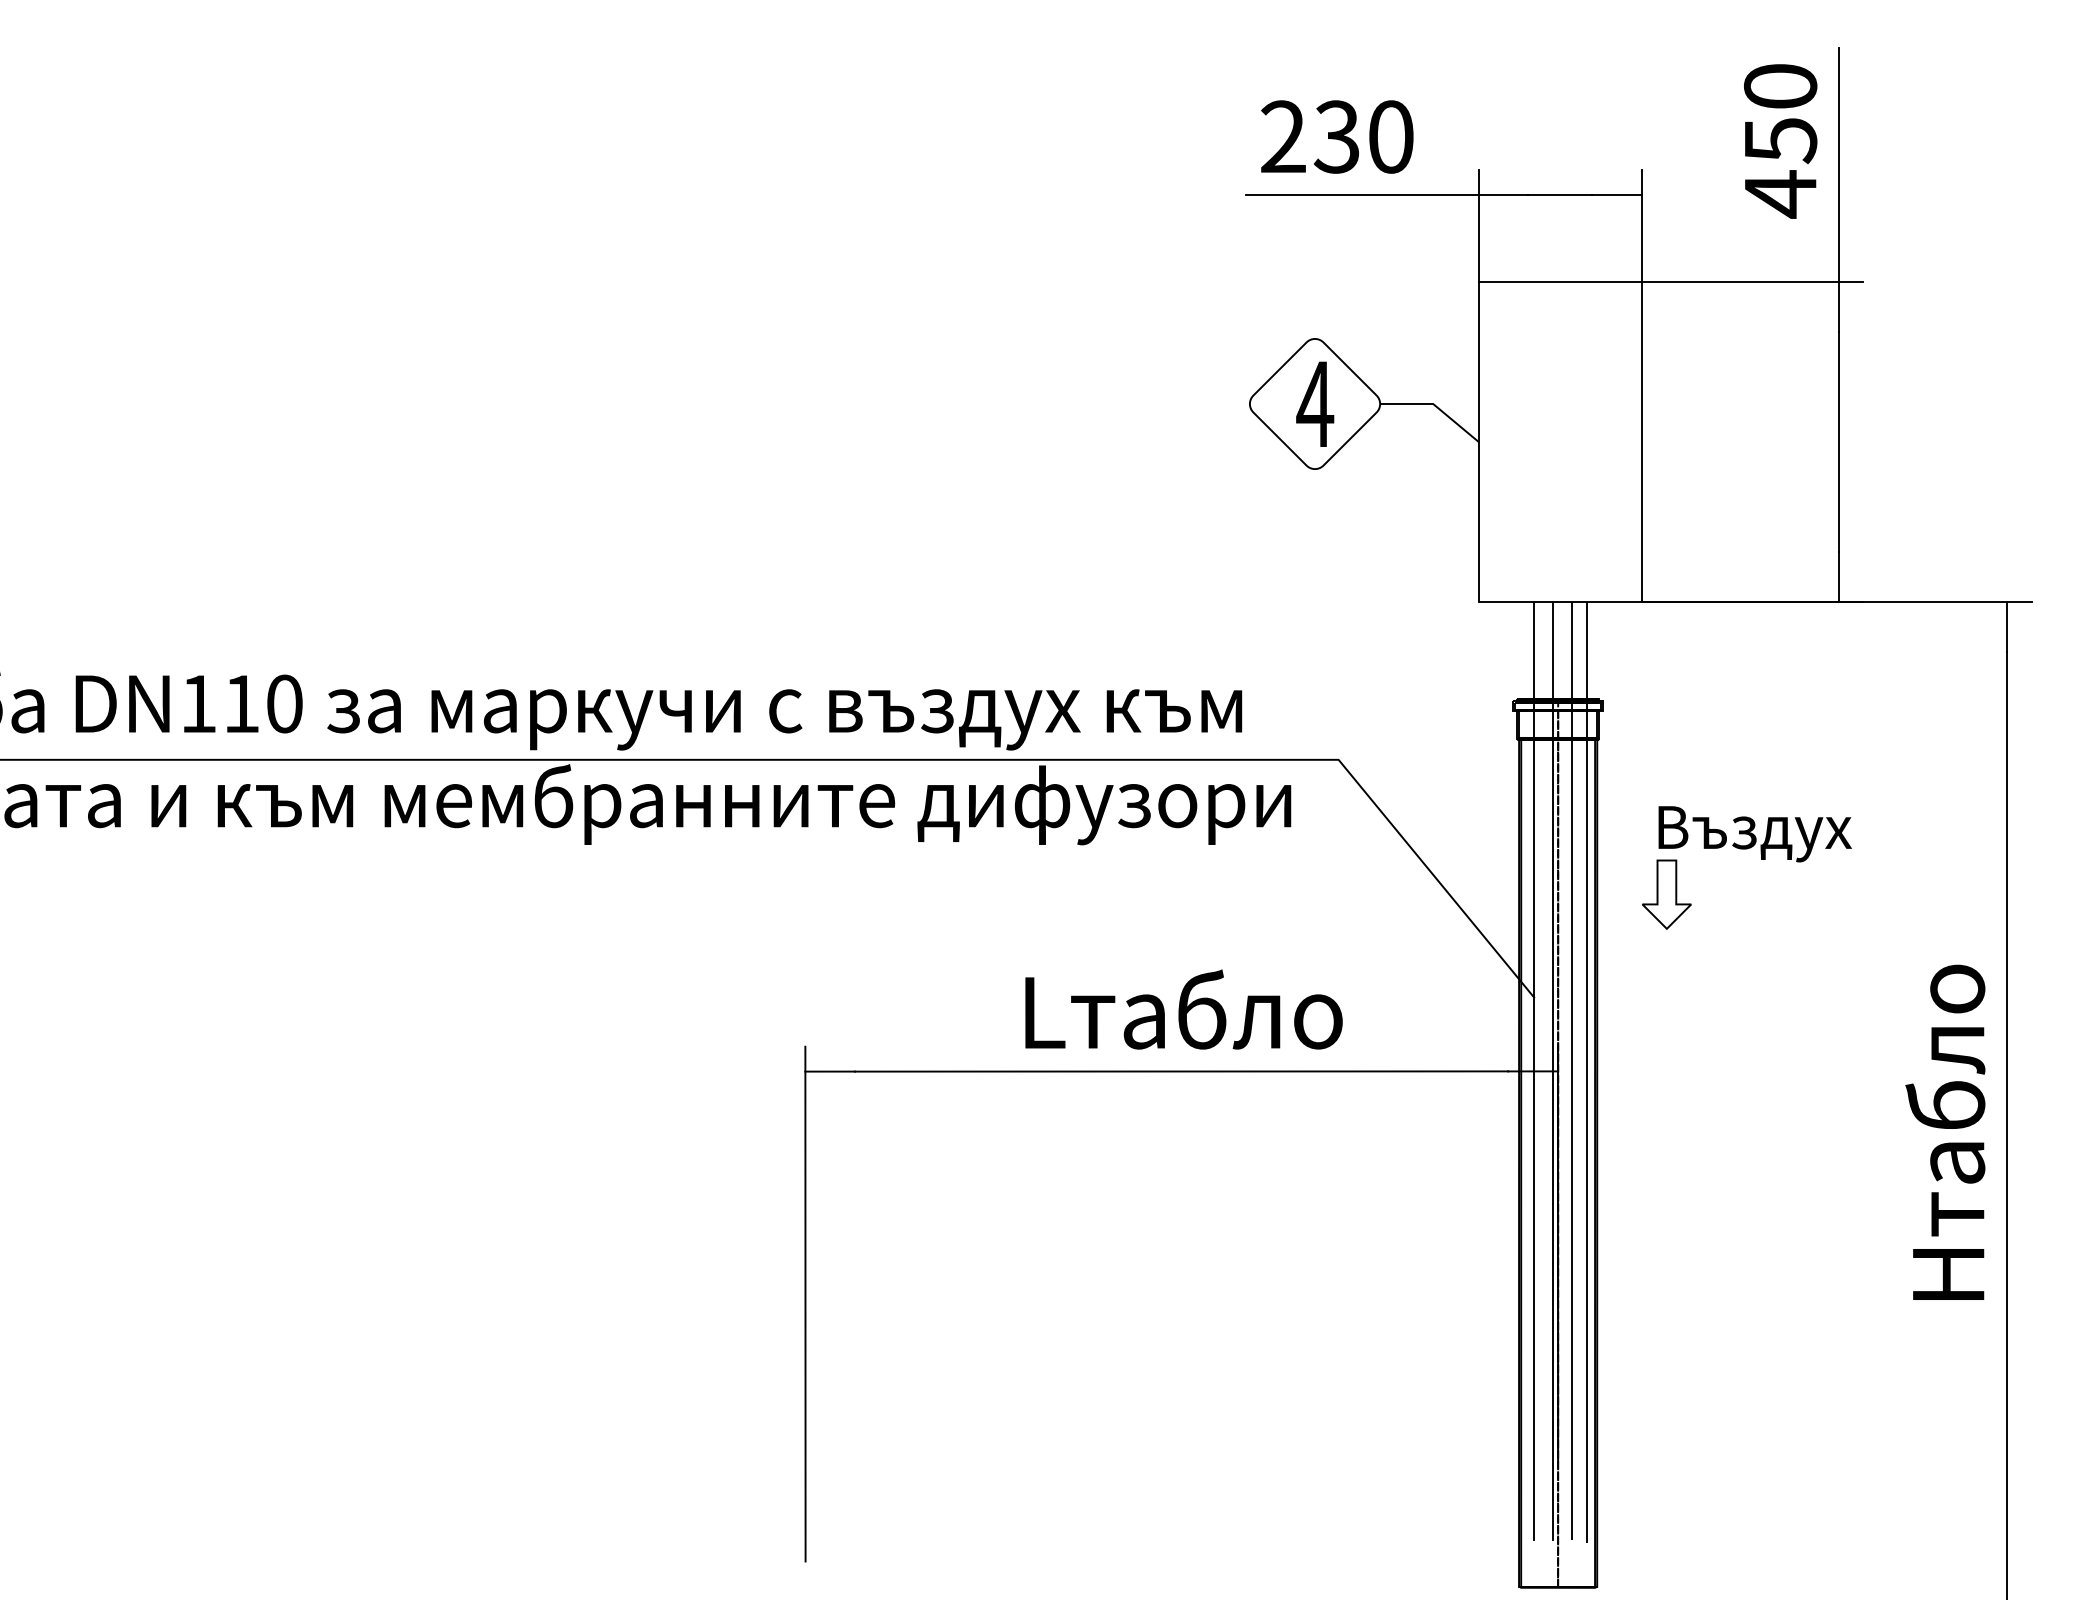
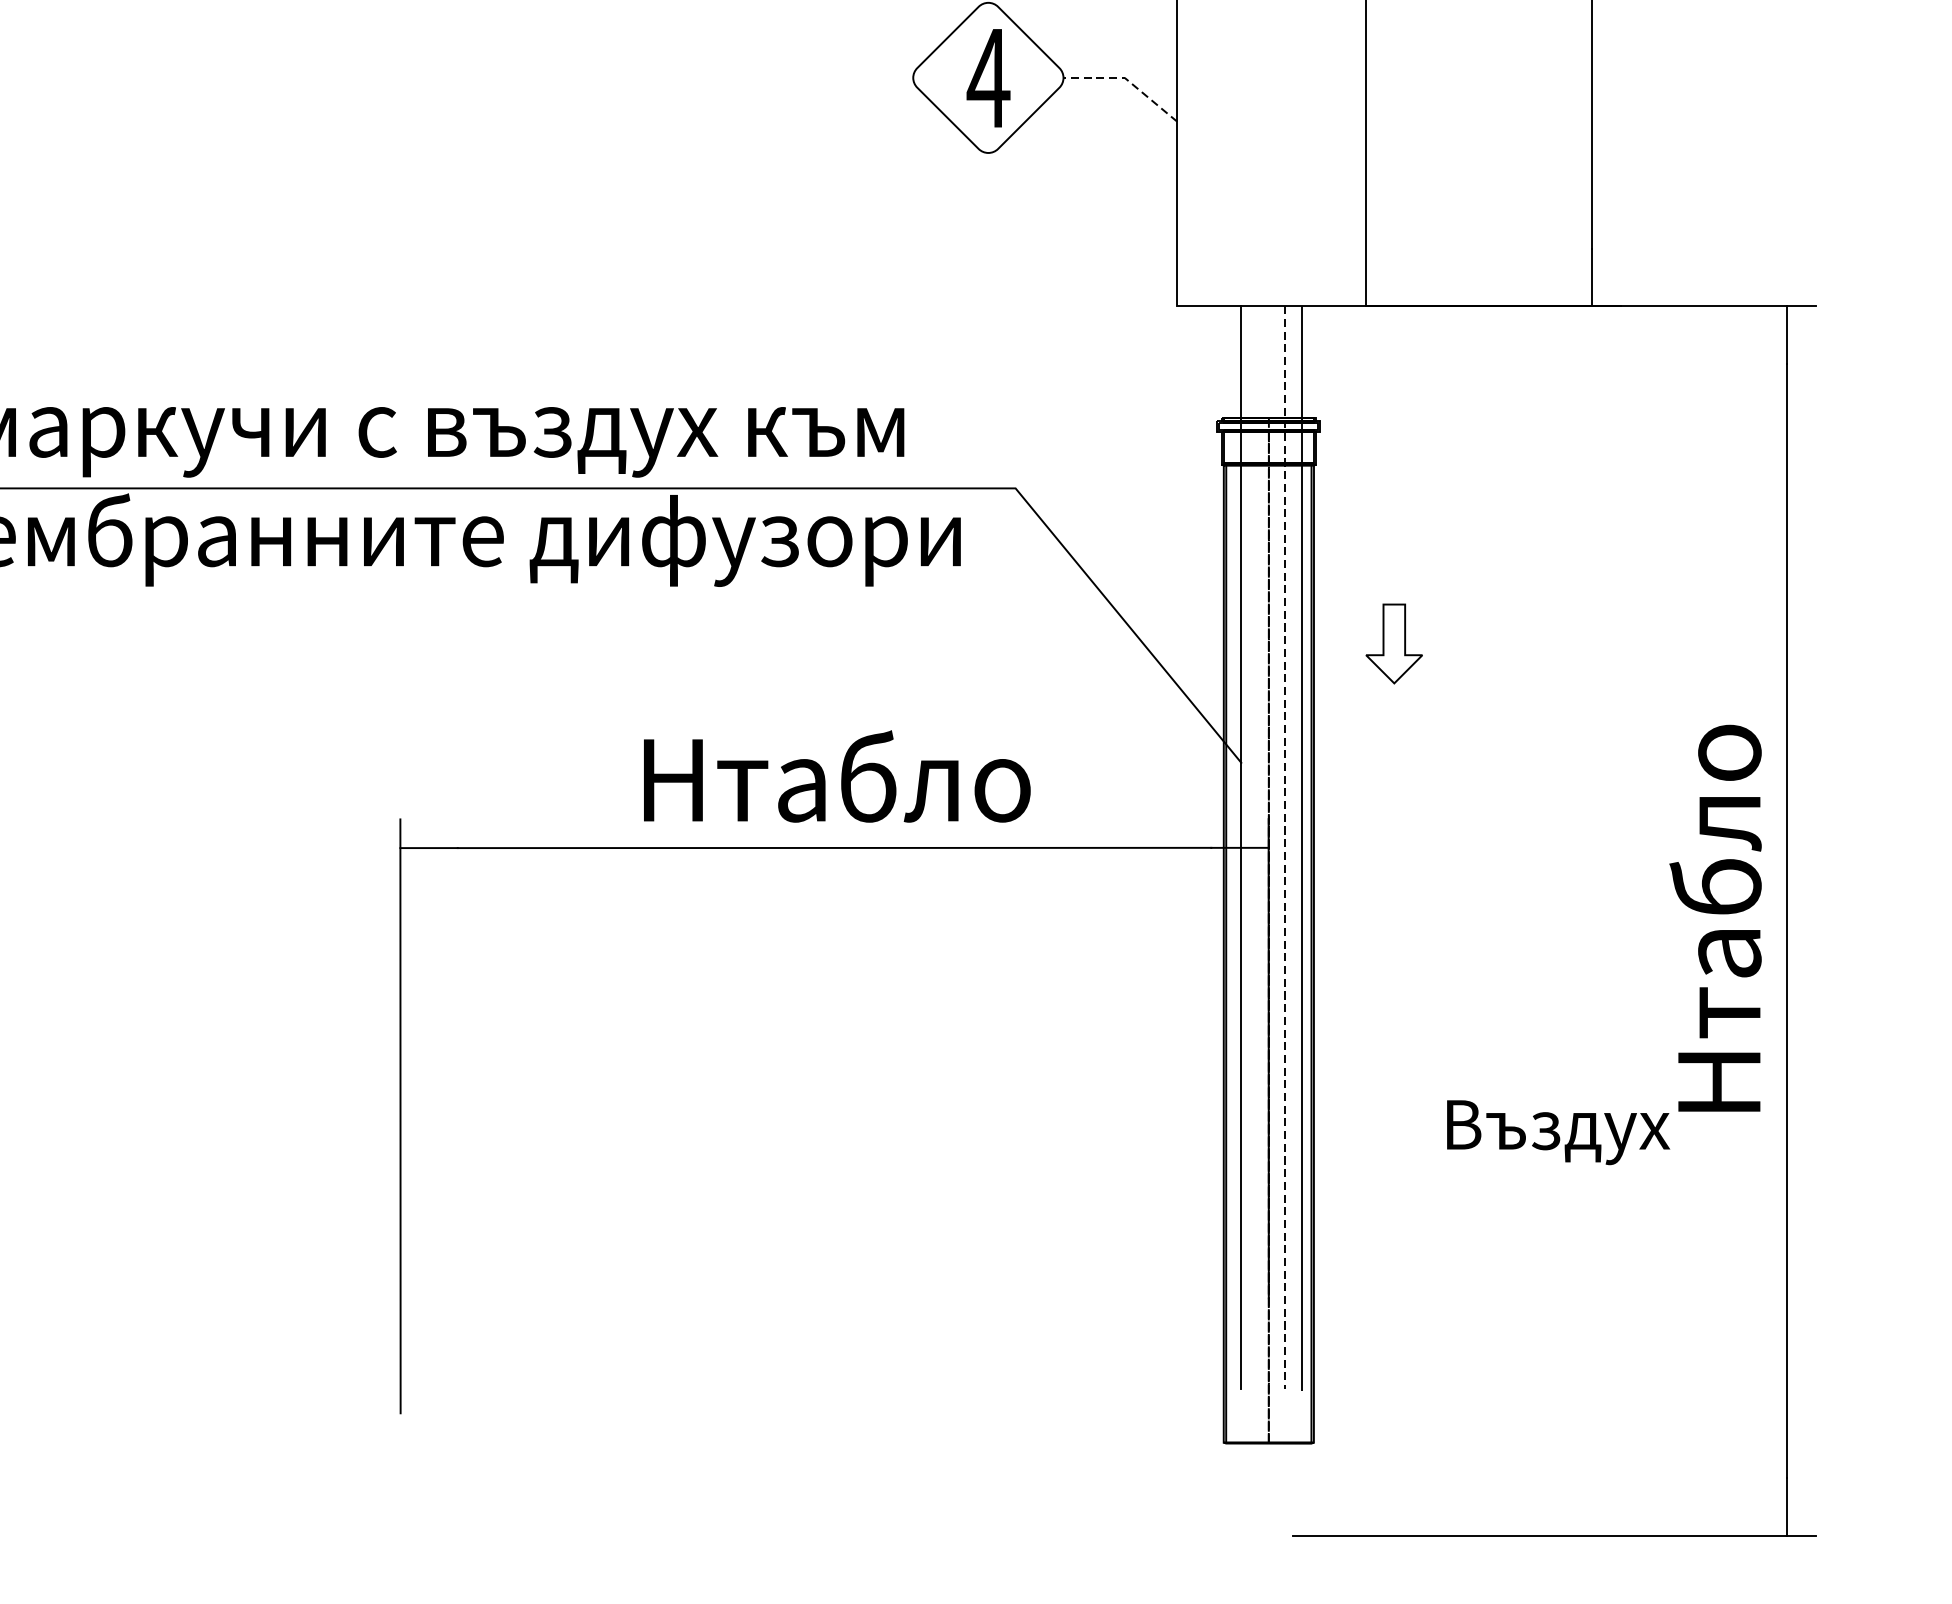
line: (1434, 405) -> (1126, 79), solid -> dashed
text: (1754, 834) -> (1557, 1132), moved
text: (1183, 1009) -> (836, 776), Lтабло -> Hтабло
line: (1552, 1070) -> (1262, 846), removed
line: (1572, 1071) -> (1285, 847), solid -> dashed

